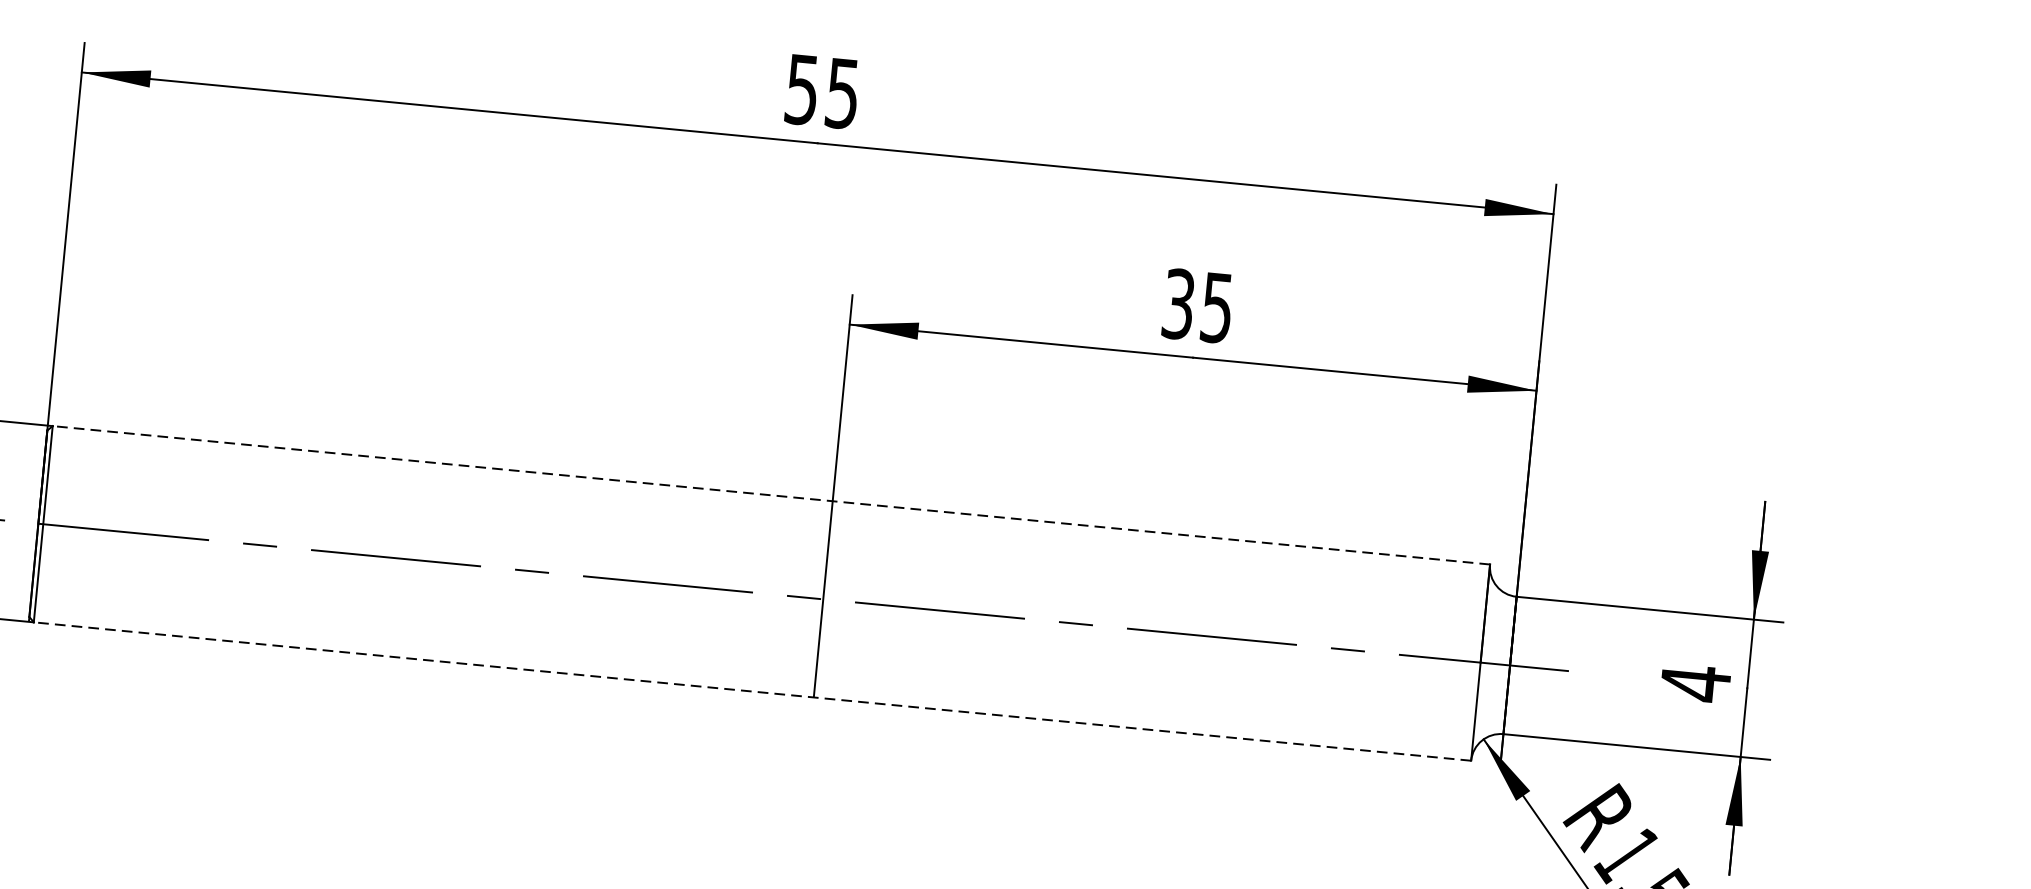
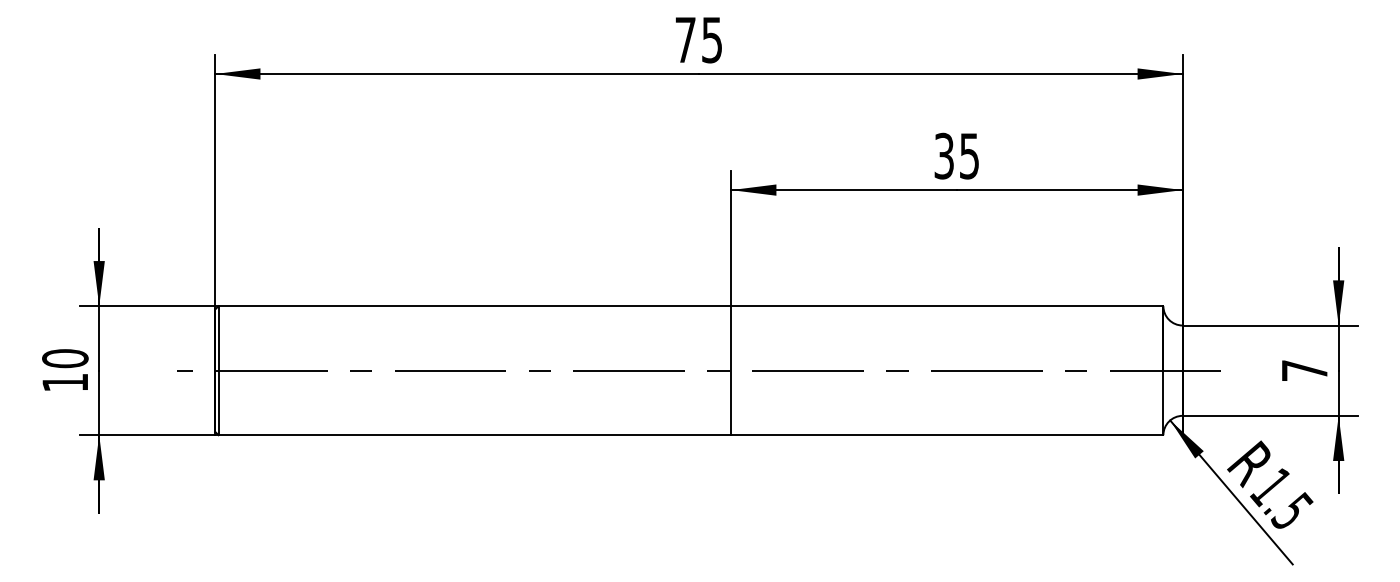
text: (801, 90) -> (685, 40), 55 -> 75
line: (770, 495) -> (690, 306), dashed -> solid
text: (1695, 683) -> (1304, 370), 4 -> 7
line: (751, 691) -> (690, 435), dashed -> solid

